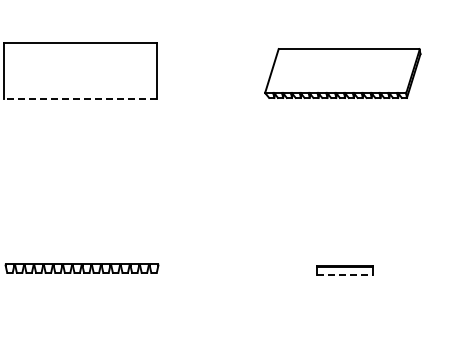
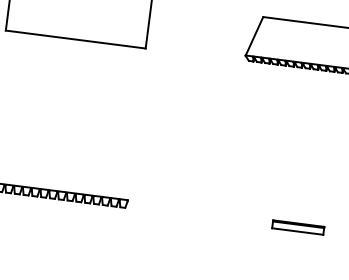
line: (79, 98) -> (75, 39), dashed -> solid
line: (345, 274) -> (297, 231), dashed -> solid

